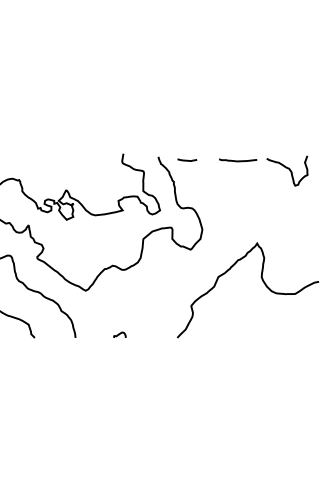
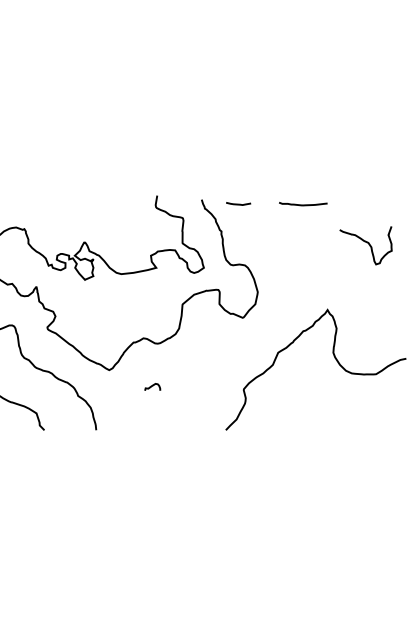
curve: (288, 169) -> (367, 243), moved
curve: (119, 334) -> (152, 386), moved

